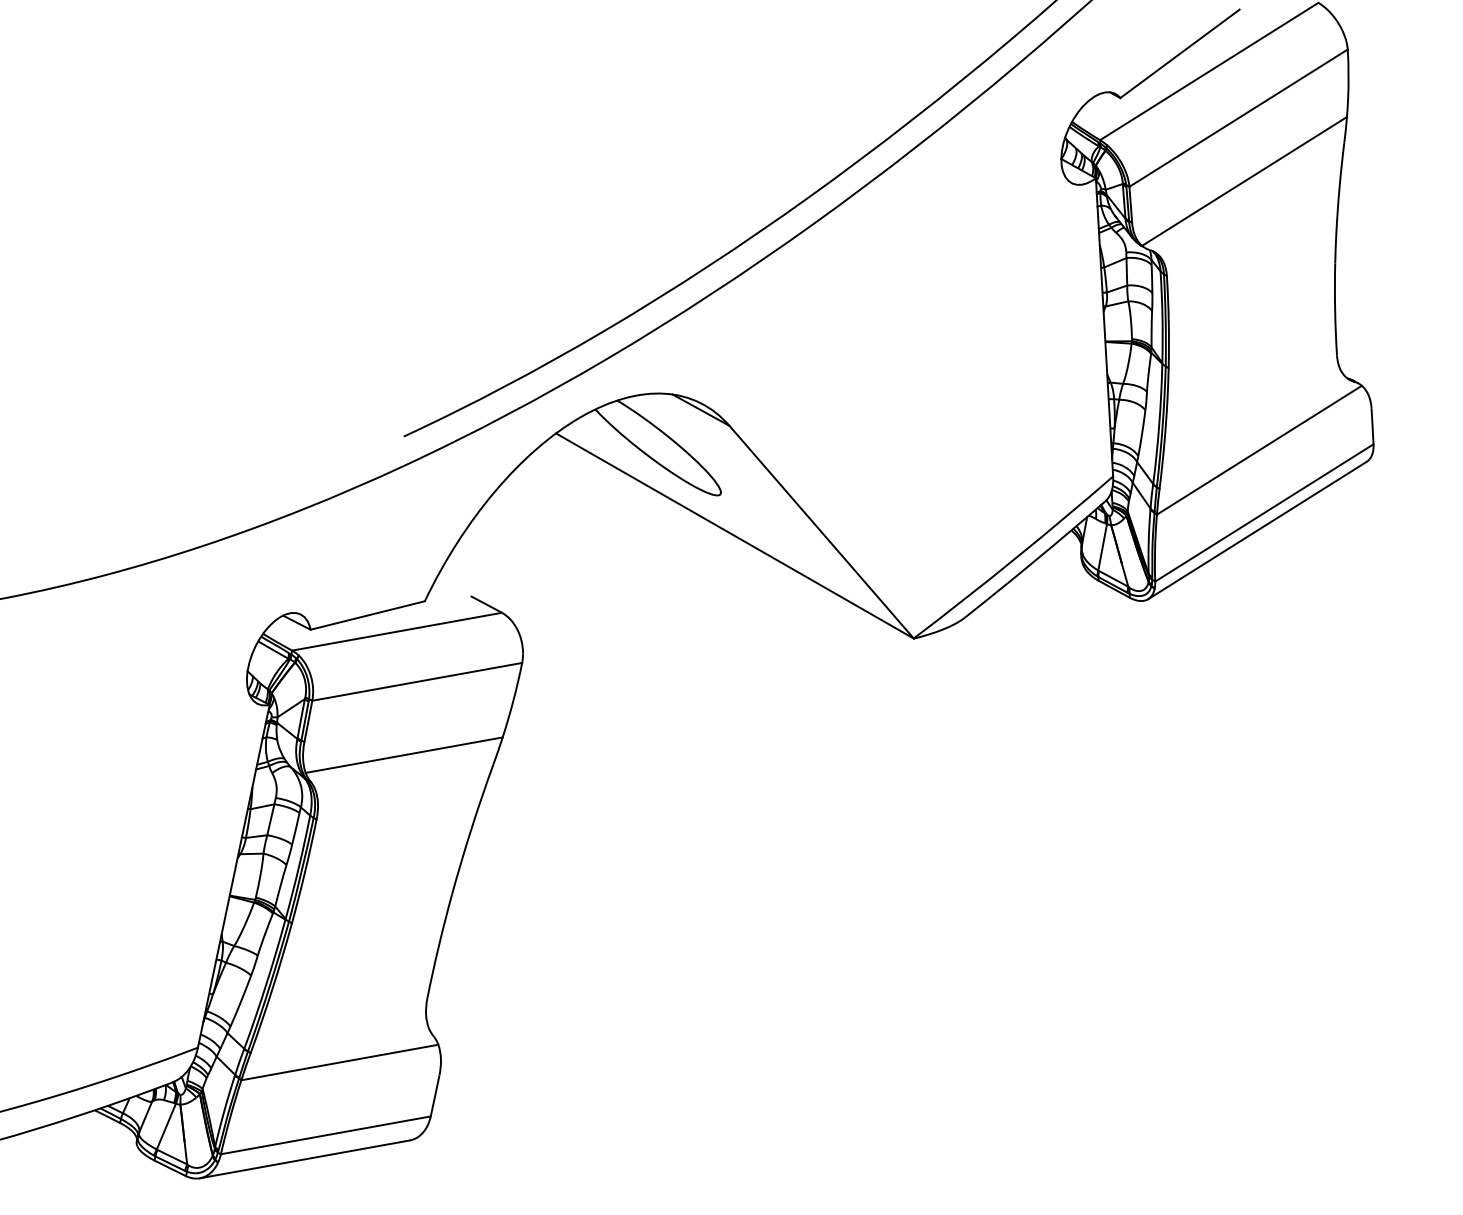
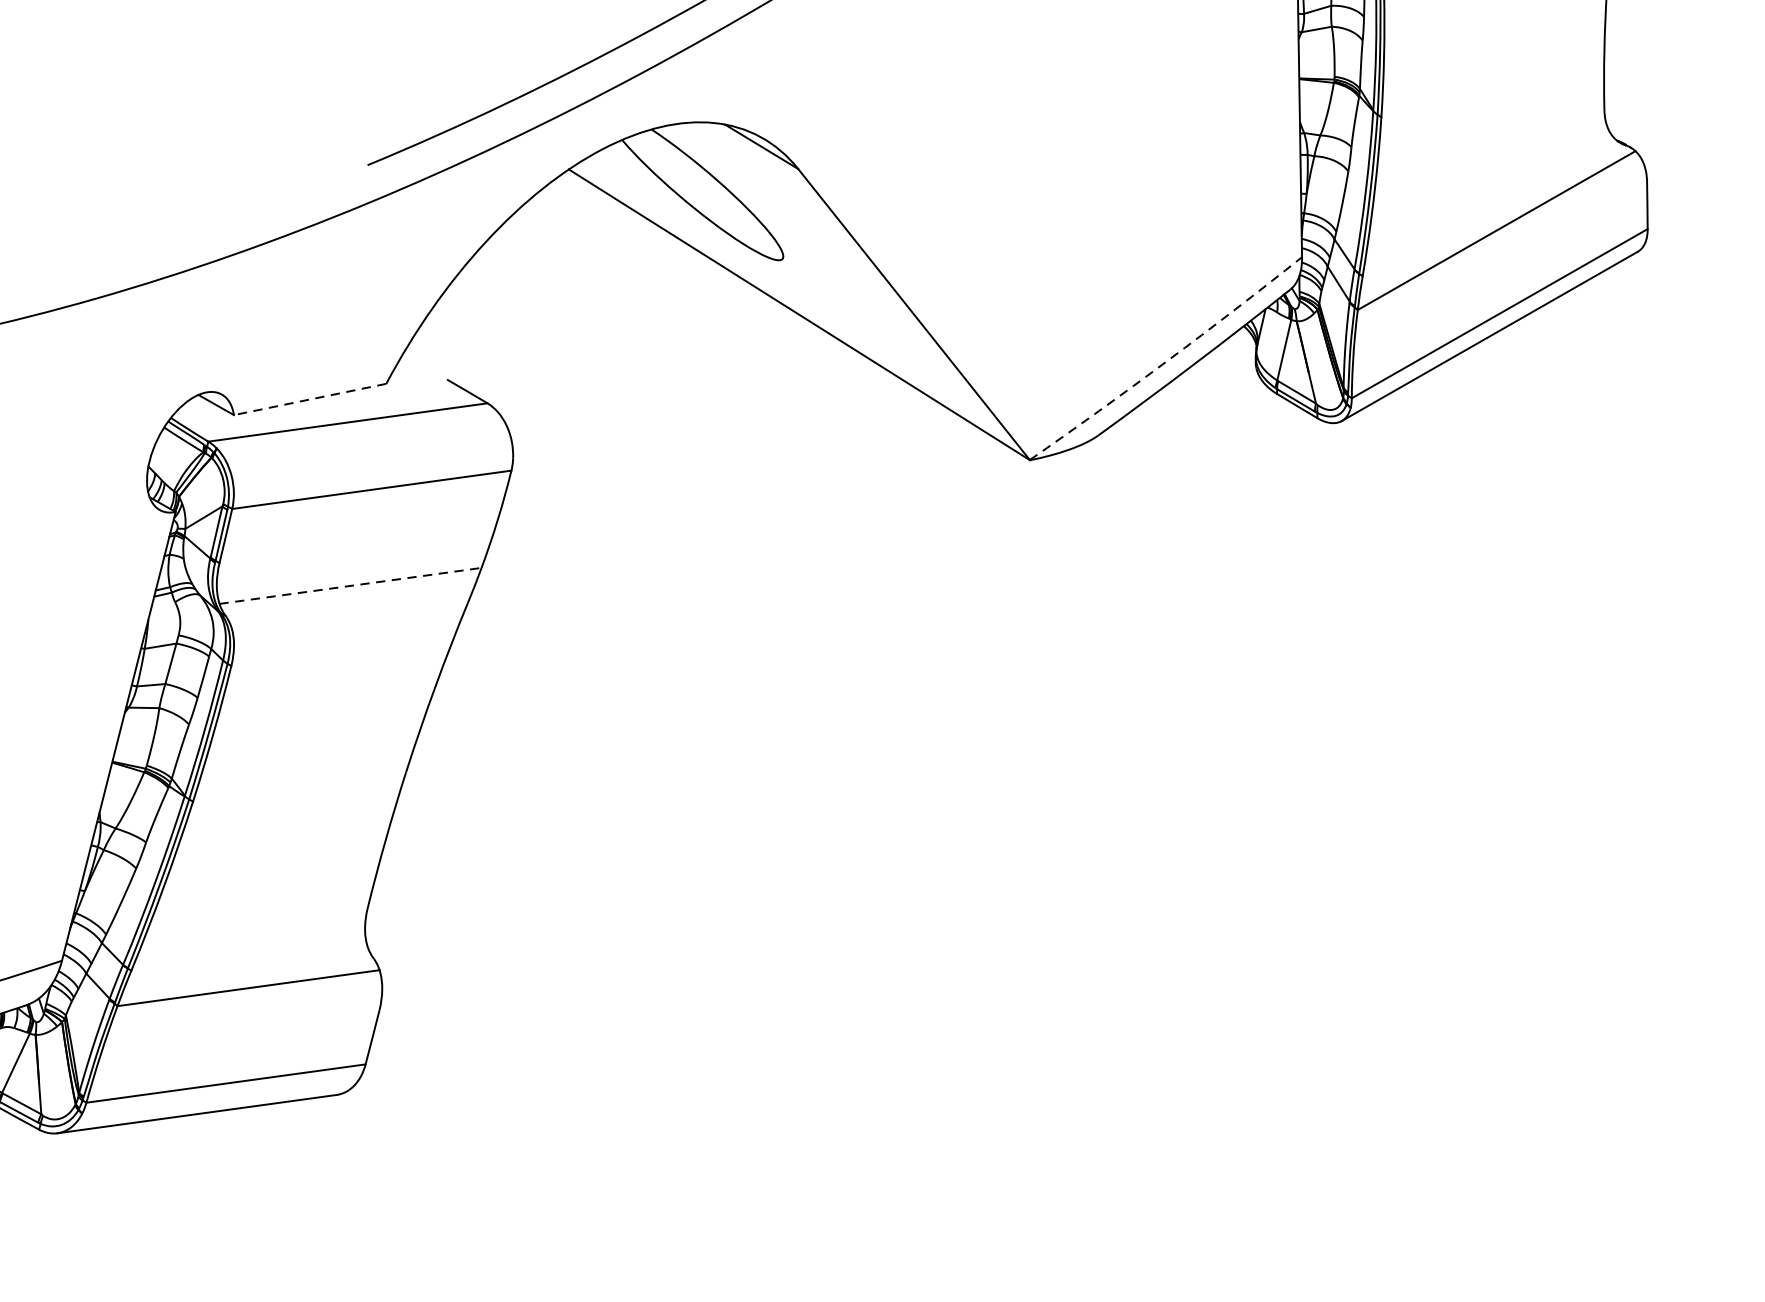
arc: (1014, 559) -> (1167, 361), solid -> dashed
line: (367, 615) -> (309, 399), solid -> dashed
line: (404, 755) -> (350, 586), solid -> dashed

